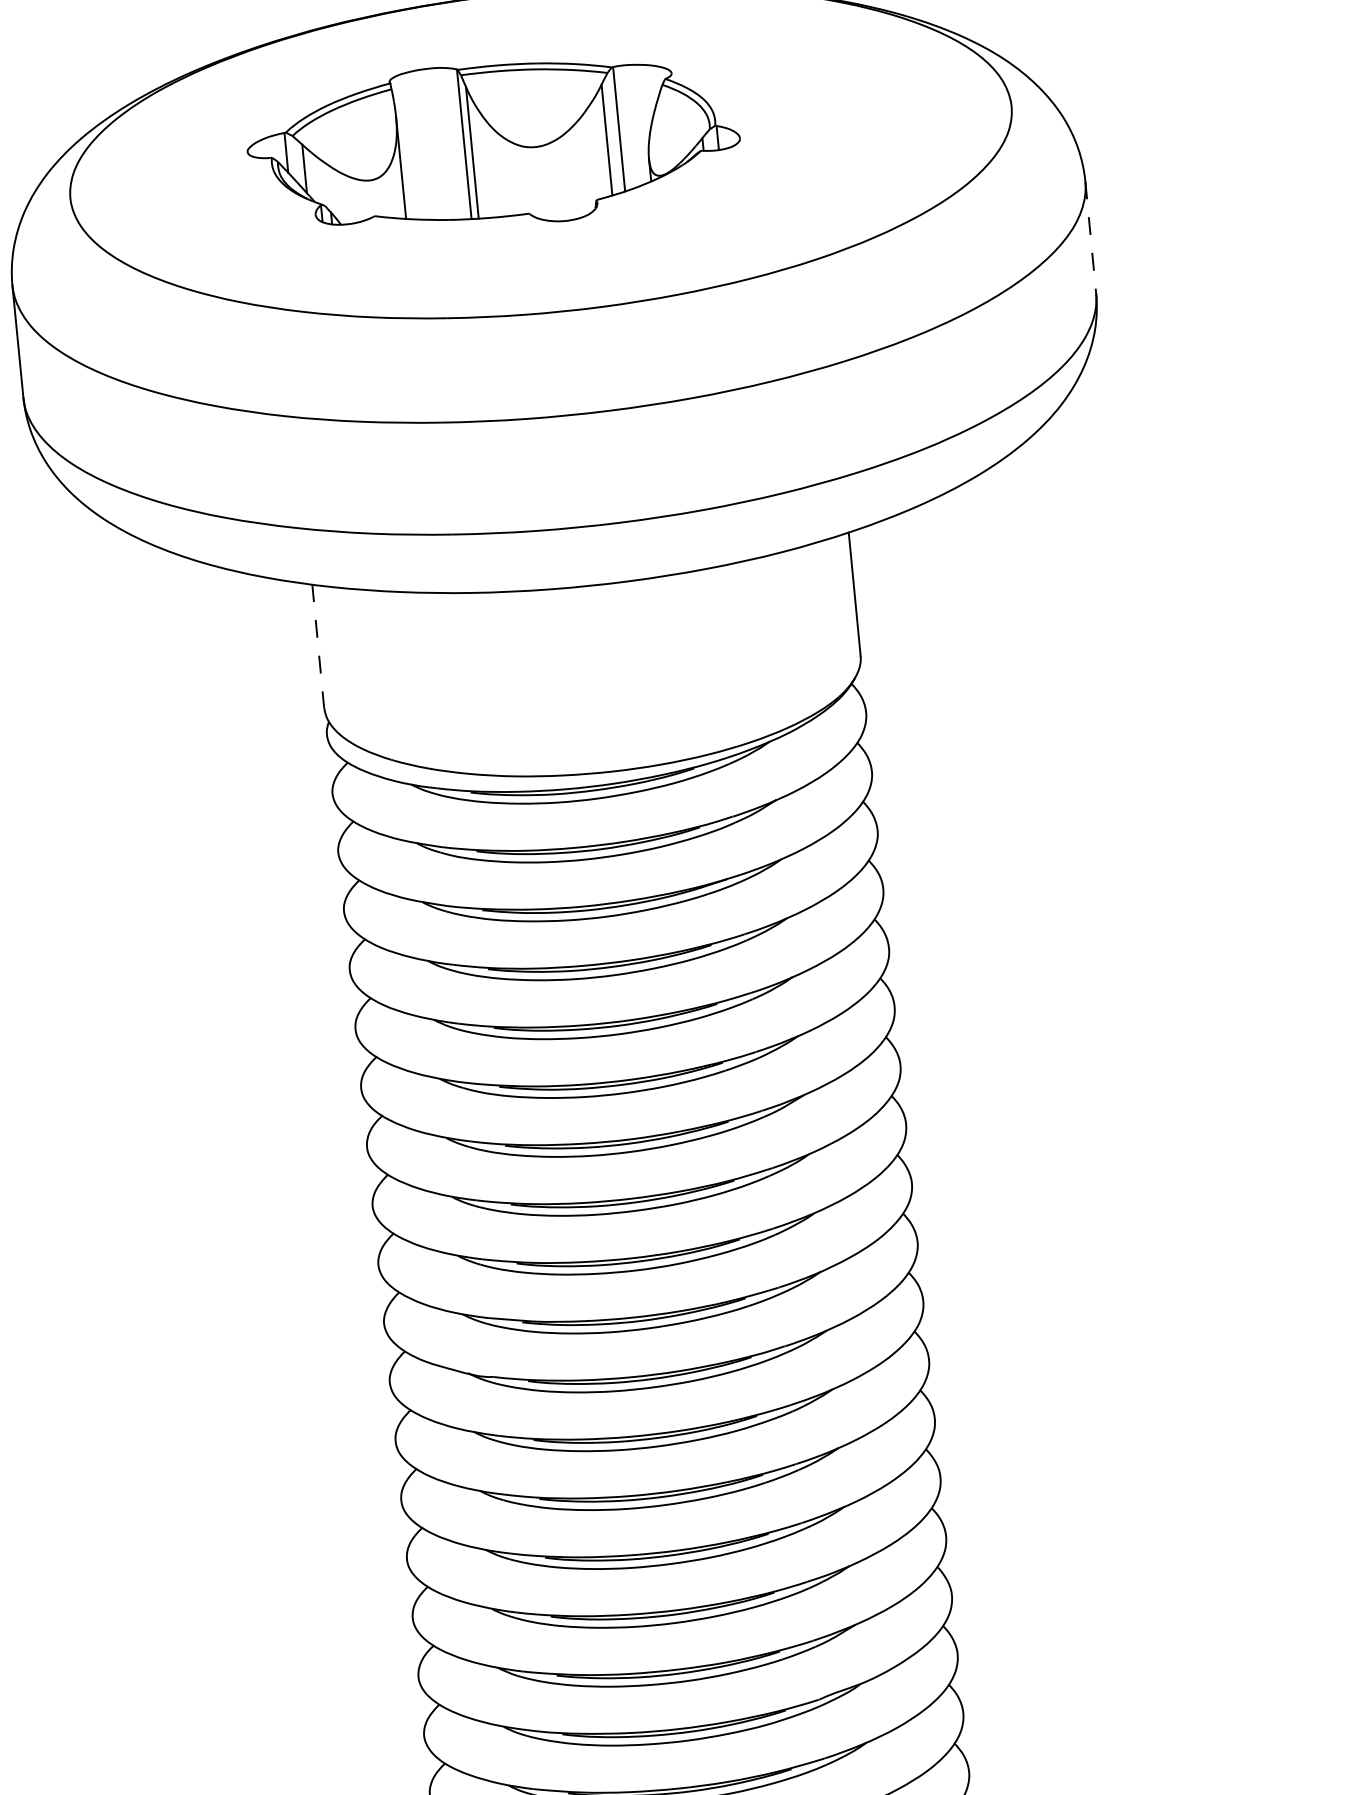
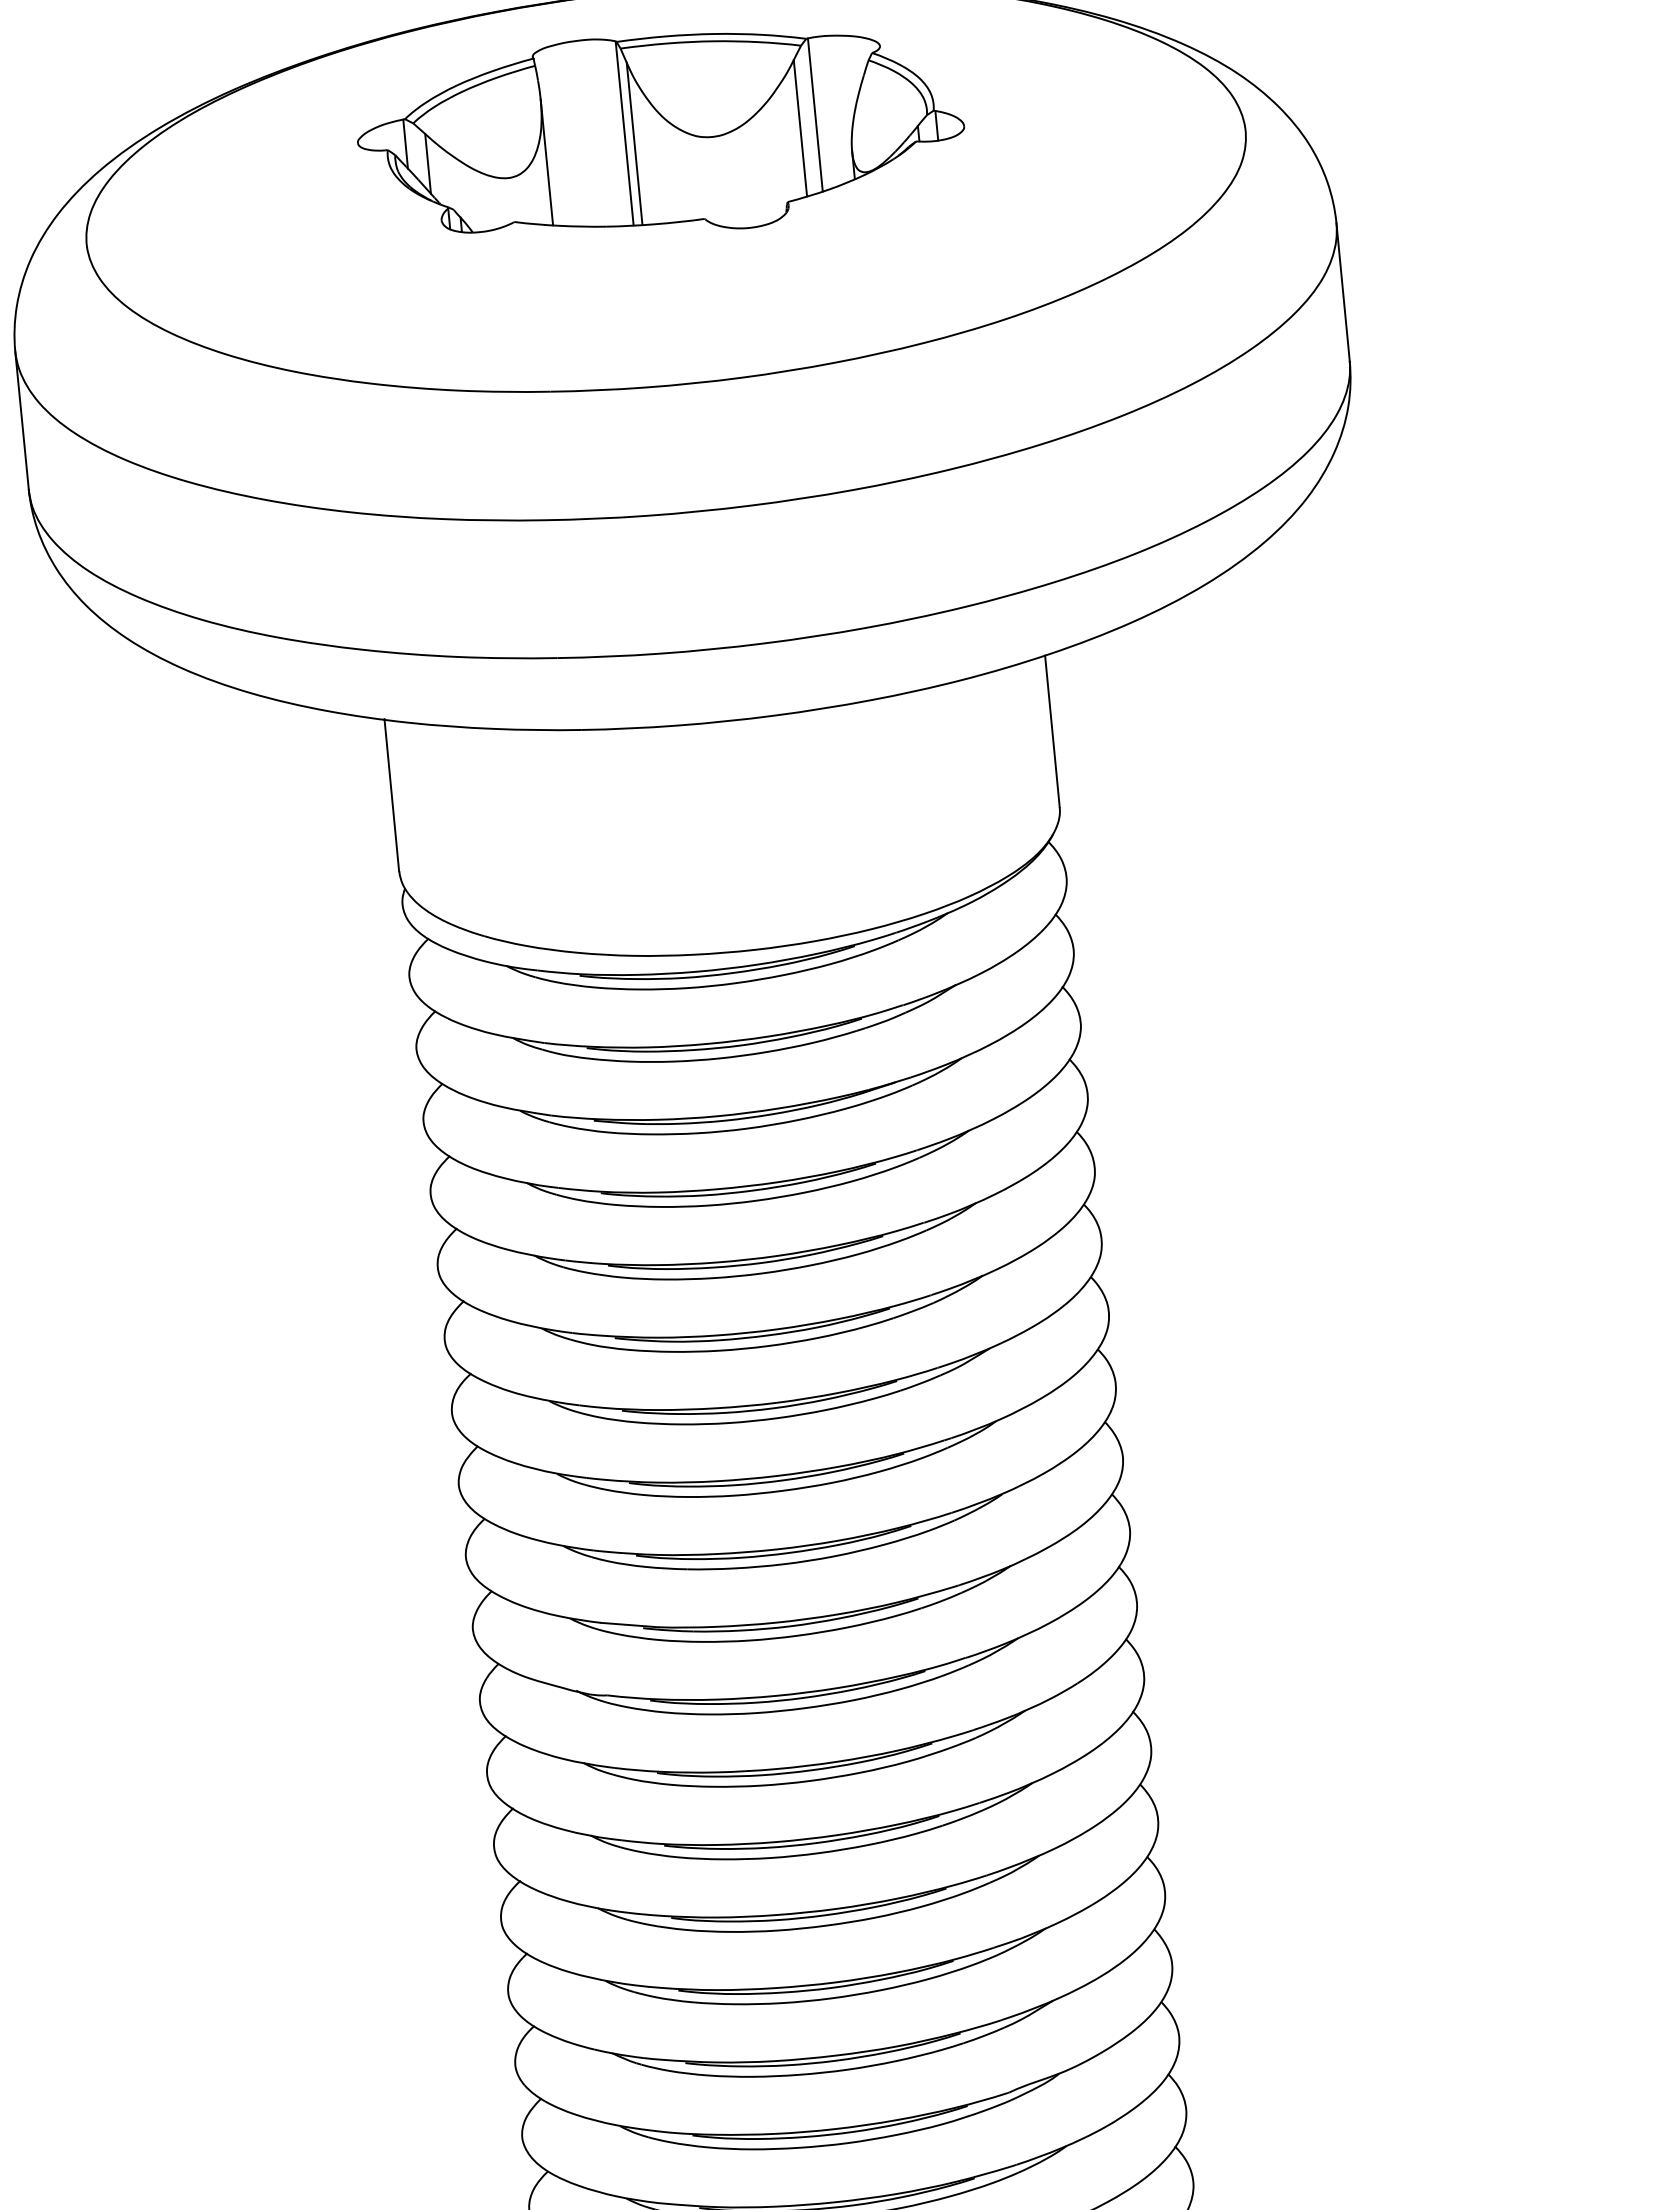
part: (494, 144) -> (661, 133), moved
line: (1091, 237) -> (1343, 292), dashed -> solid
line: (317, 646) -> (391, 795), dashed -> solid

